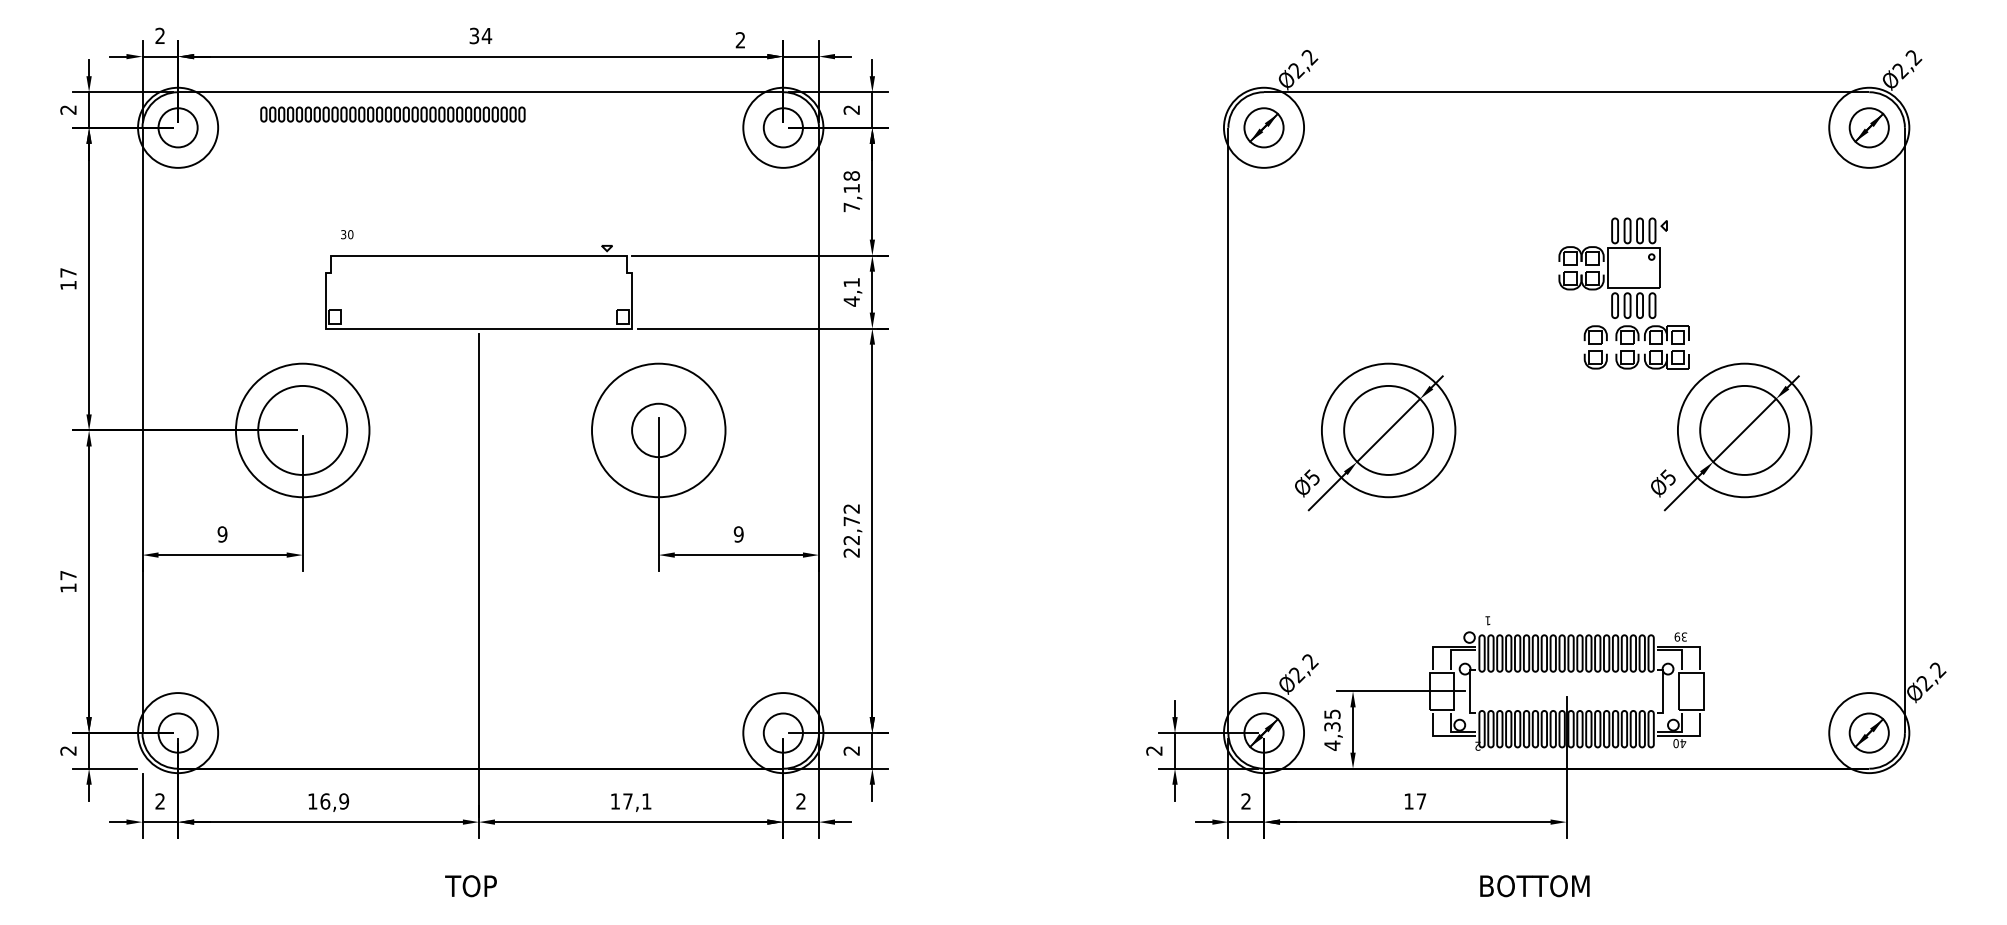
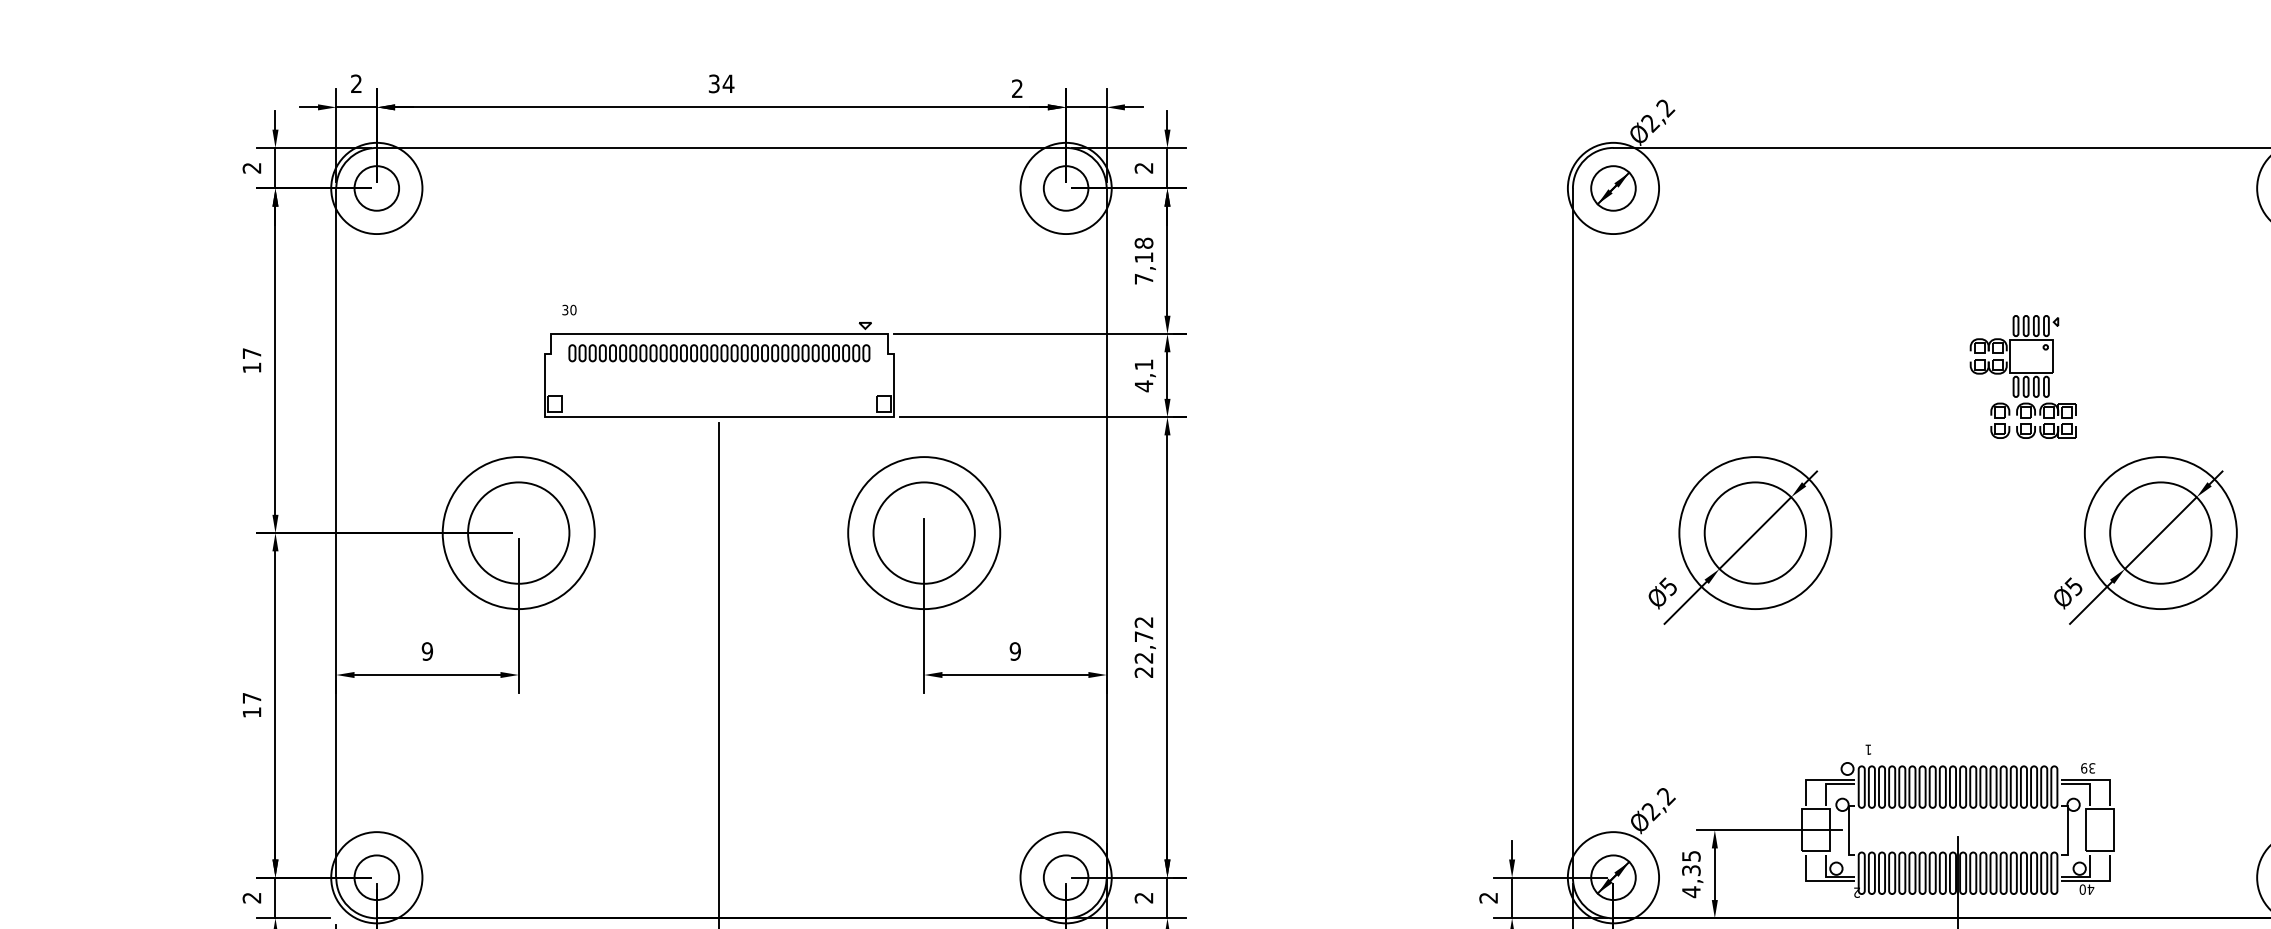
part: (392, 114) -> (718, 353), moved
part: (1623, 292) -> (2022, 375), size x0.71
circle: (658, 429) -> (923, 531), size x1.67

